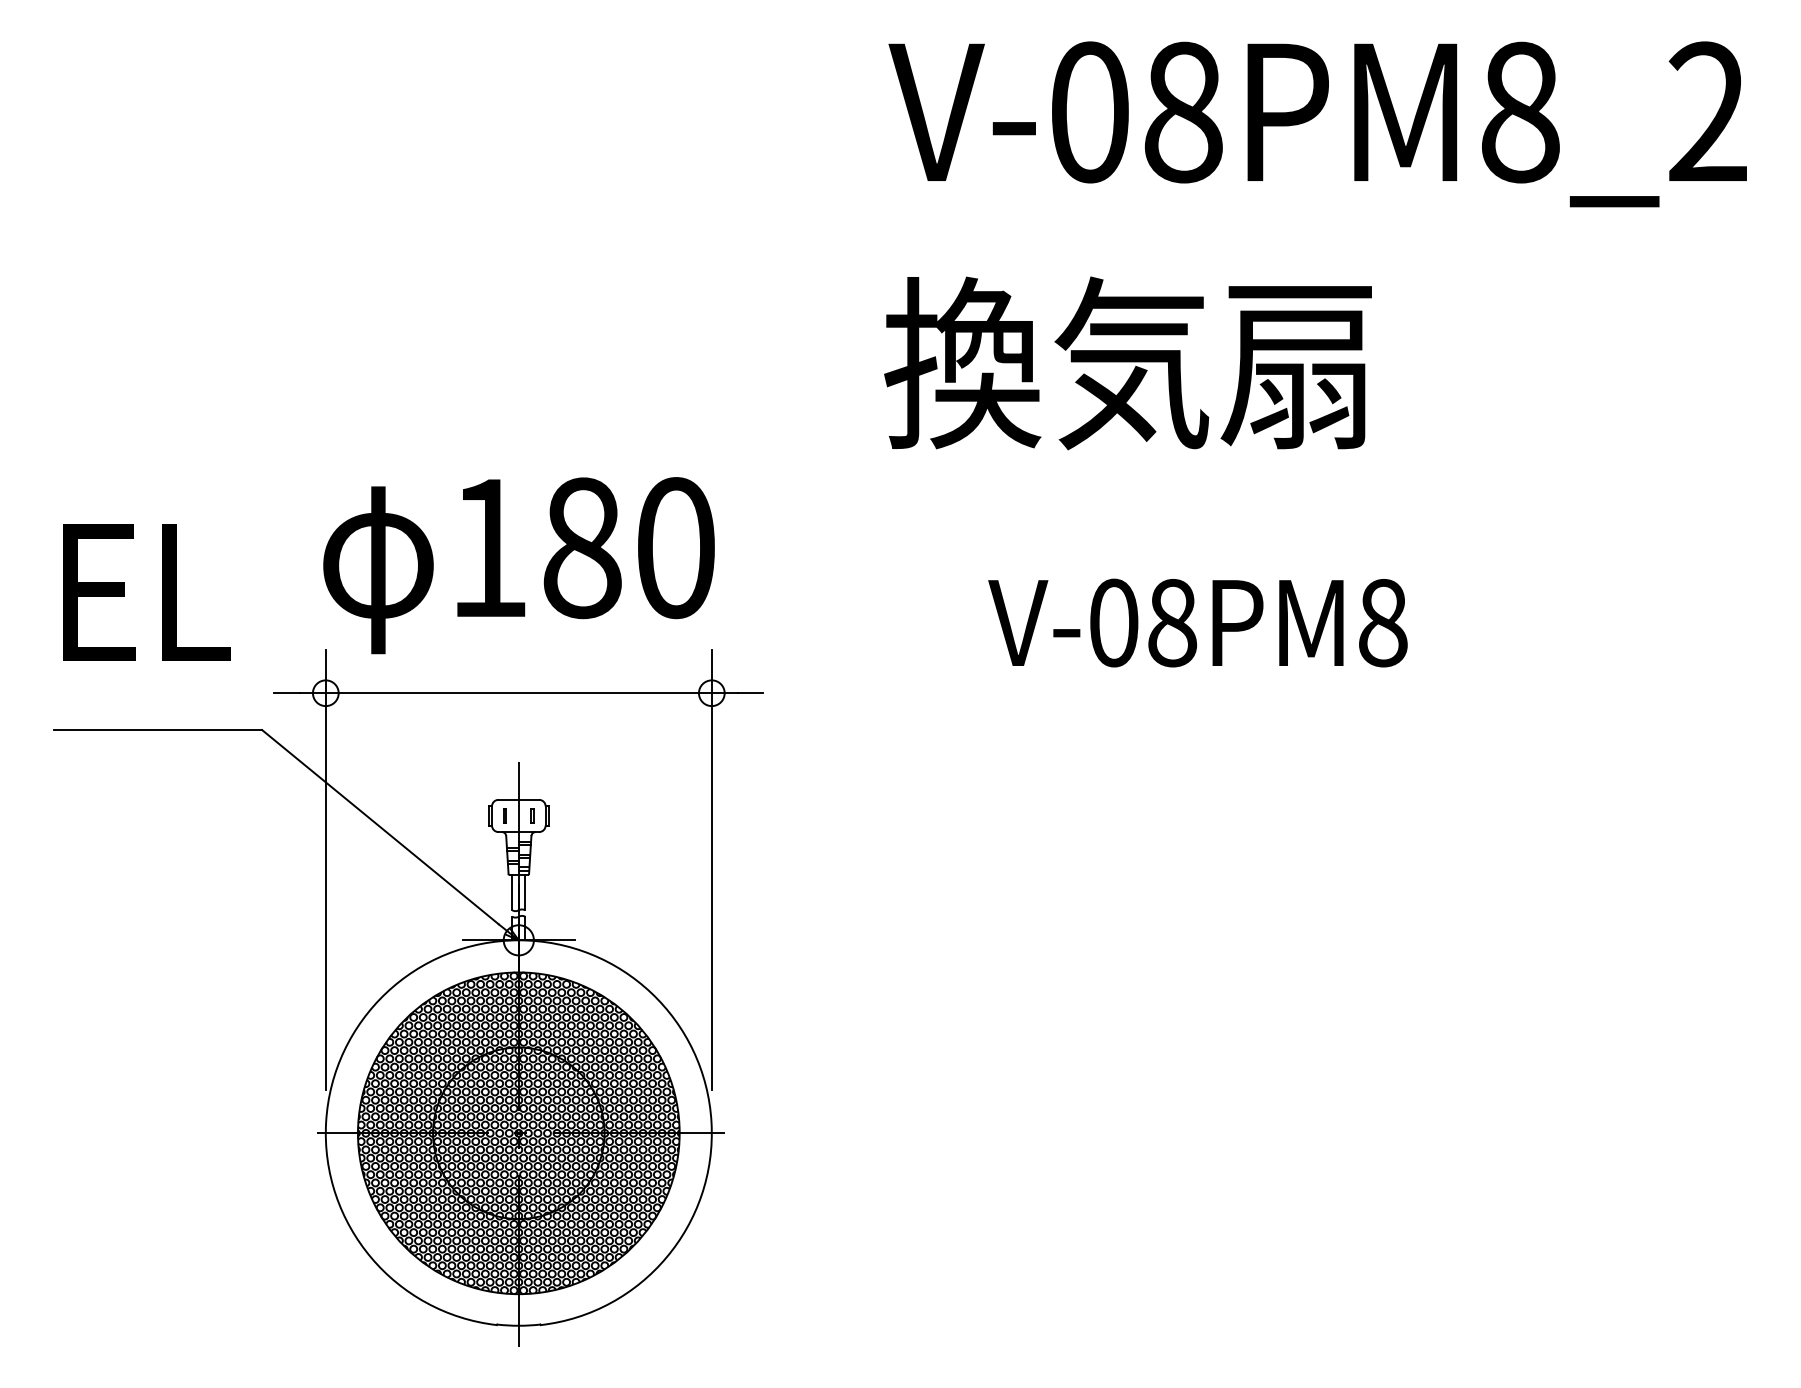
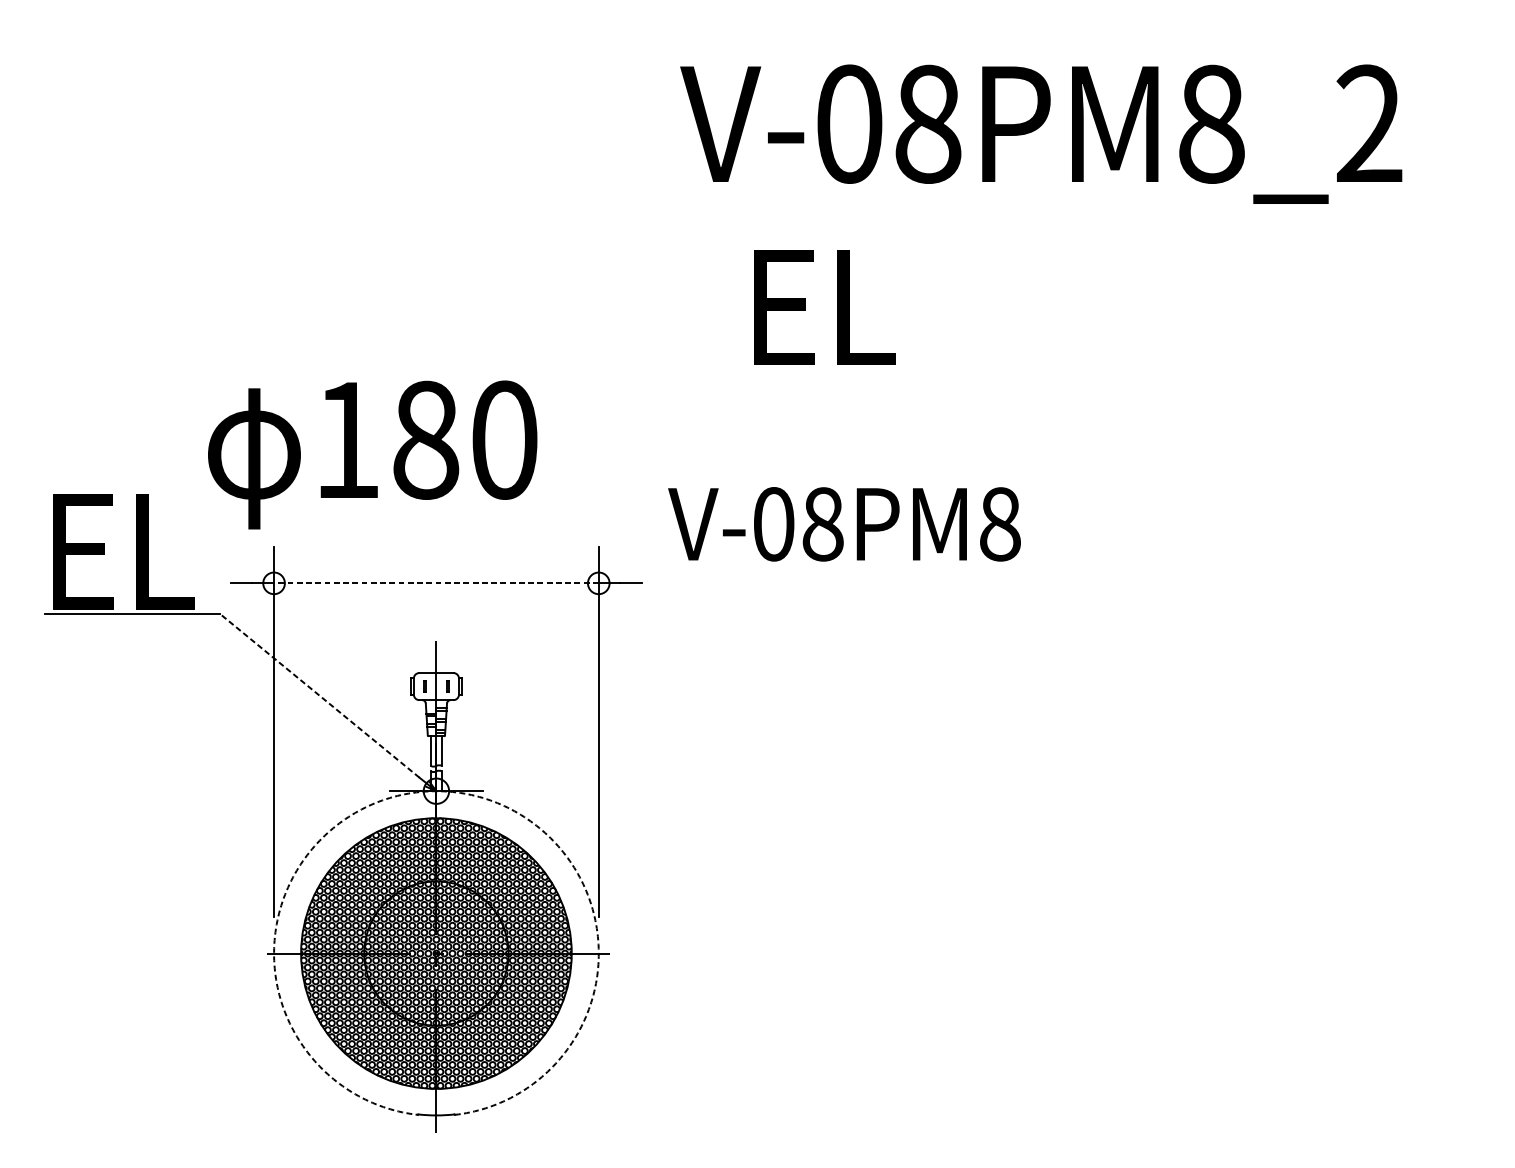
text: (1317, 124) -> (1040, 134), moved
text: (1127, 363) -> (948, 305), 換気扇 -> EL
text: (518, 565) -> (372, 454), moved
text: (146, 592) -> (123, 551), moved
text: (1197, 622) -> (844, 523), moved
line: (518, 693) -> (436, 583), solid -> dashed
line: (380, 826) -> (320, 695), solid -> dashed
arc: (518, 940) -> (436, 791), solid -> dashed

